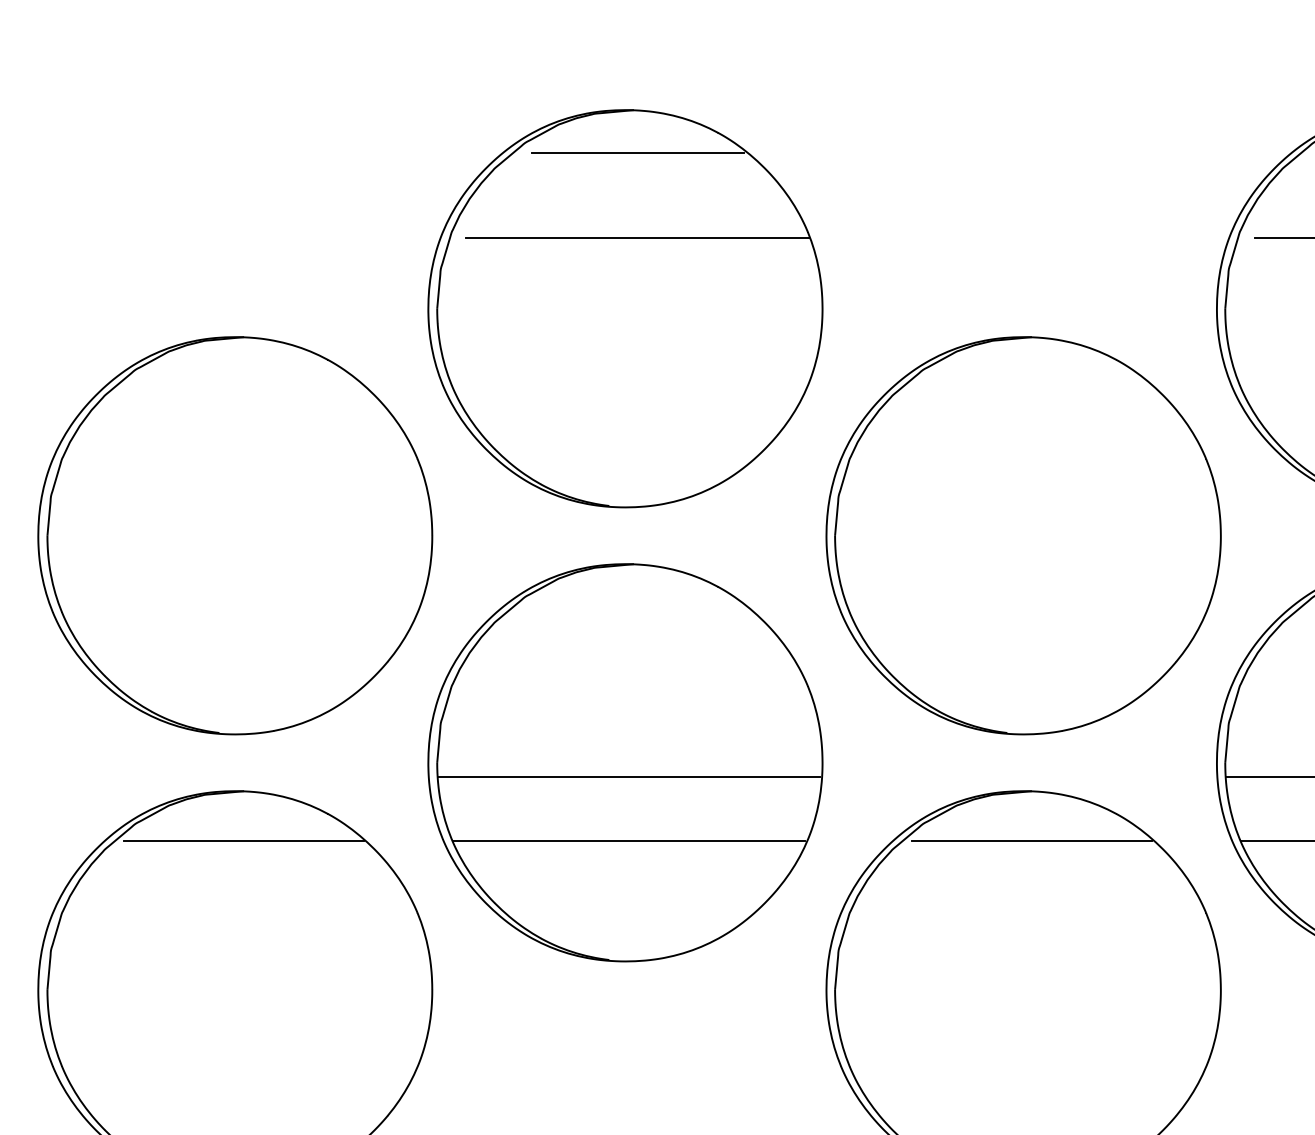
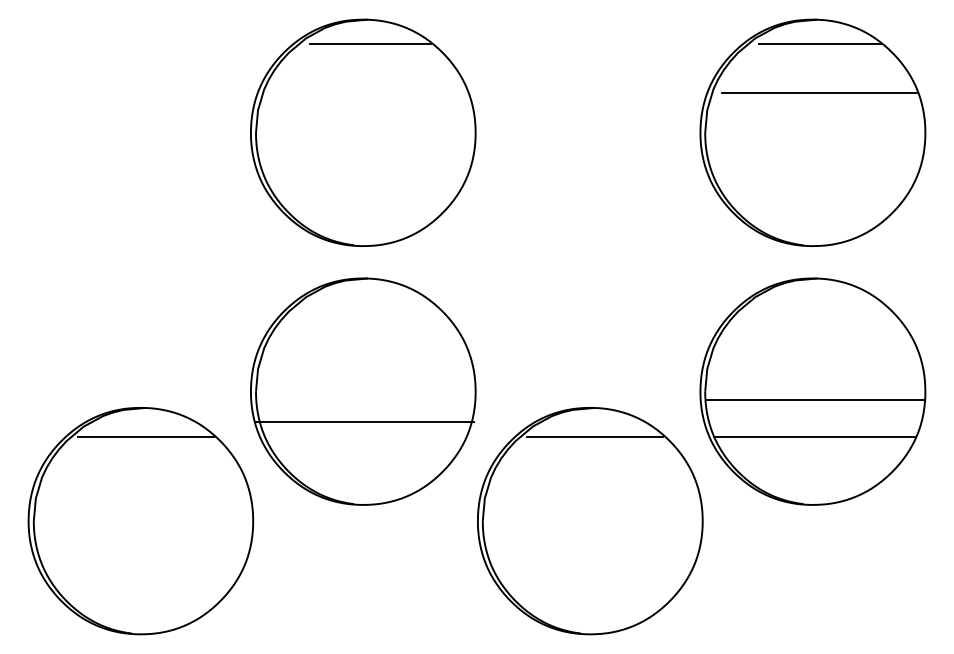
line: (638, 237) -> (370, 92), removed
part: (234, 536) -> (140, 262), removed
part: (1024, 536) -> (590, 262), removed
line: (629, 776) -> (365, 421), moved
line: (629, 841) -> (365, 436), removed

